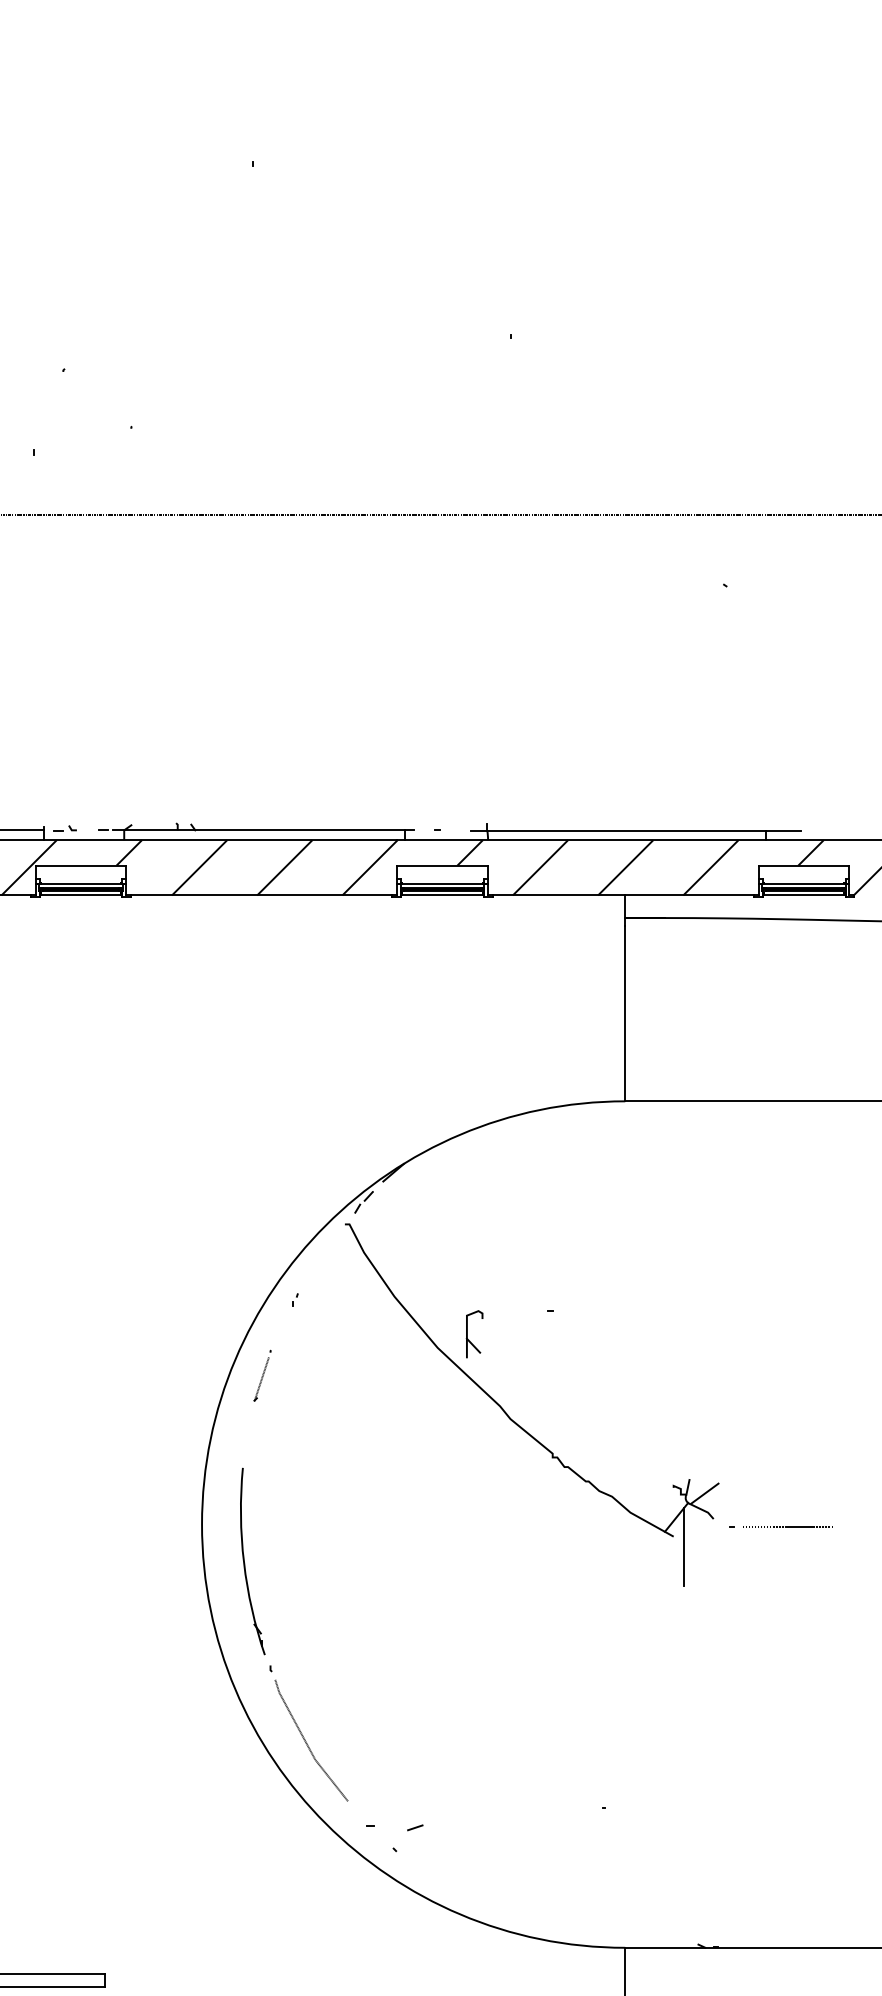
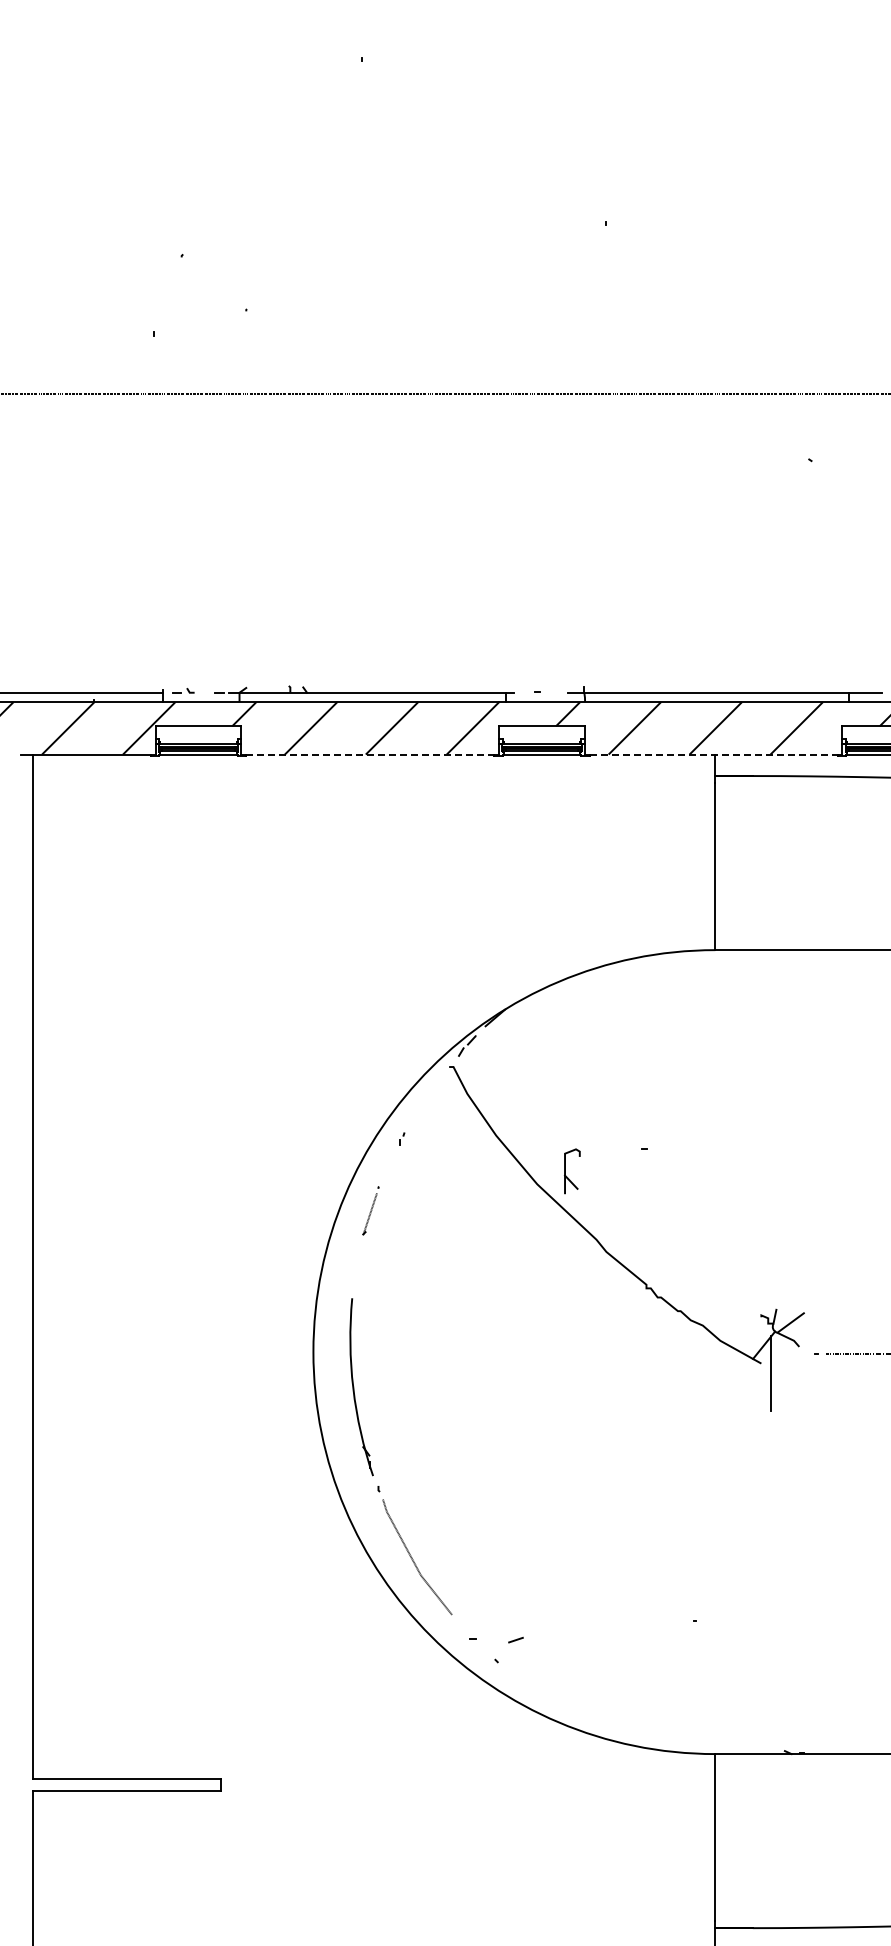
line: (262, 895) -> (370, 754), solid -> dashed
line: (624, 895) -> (714, 754), solid -> dashed

